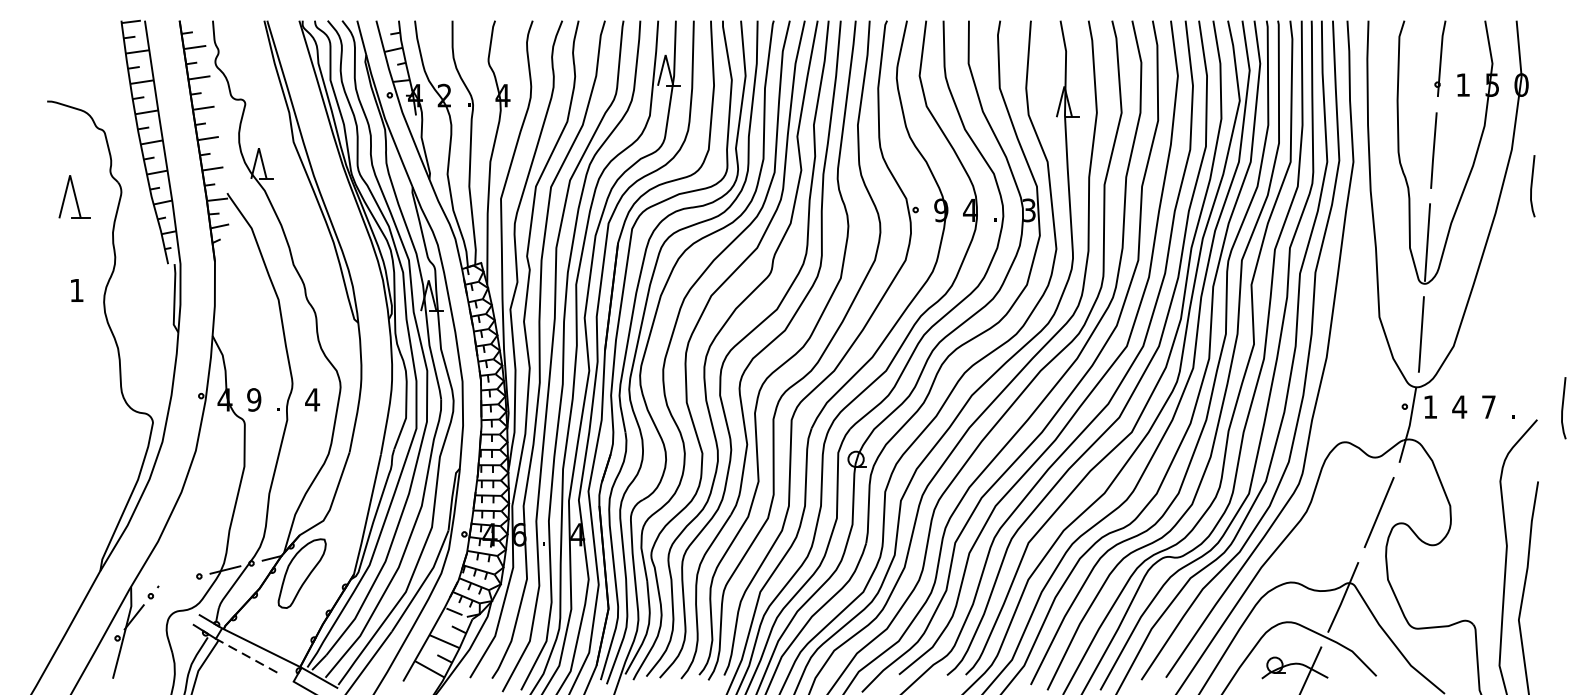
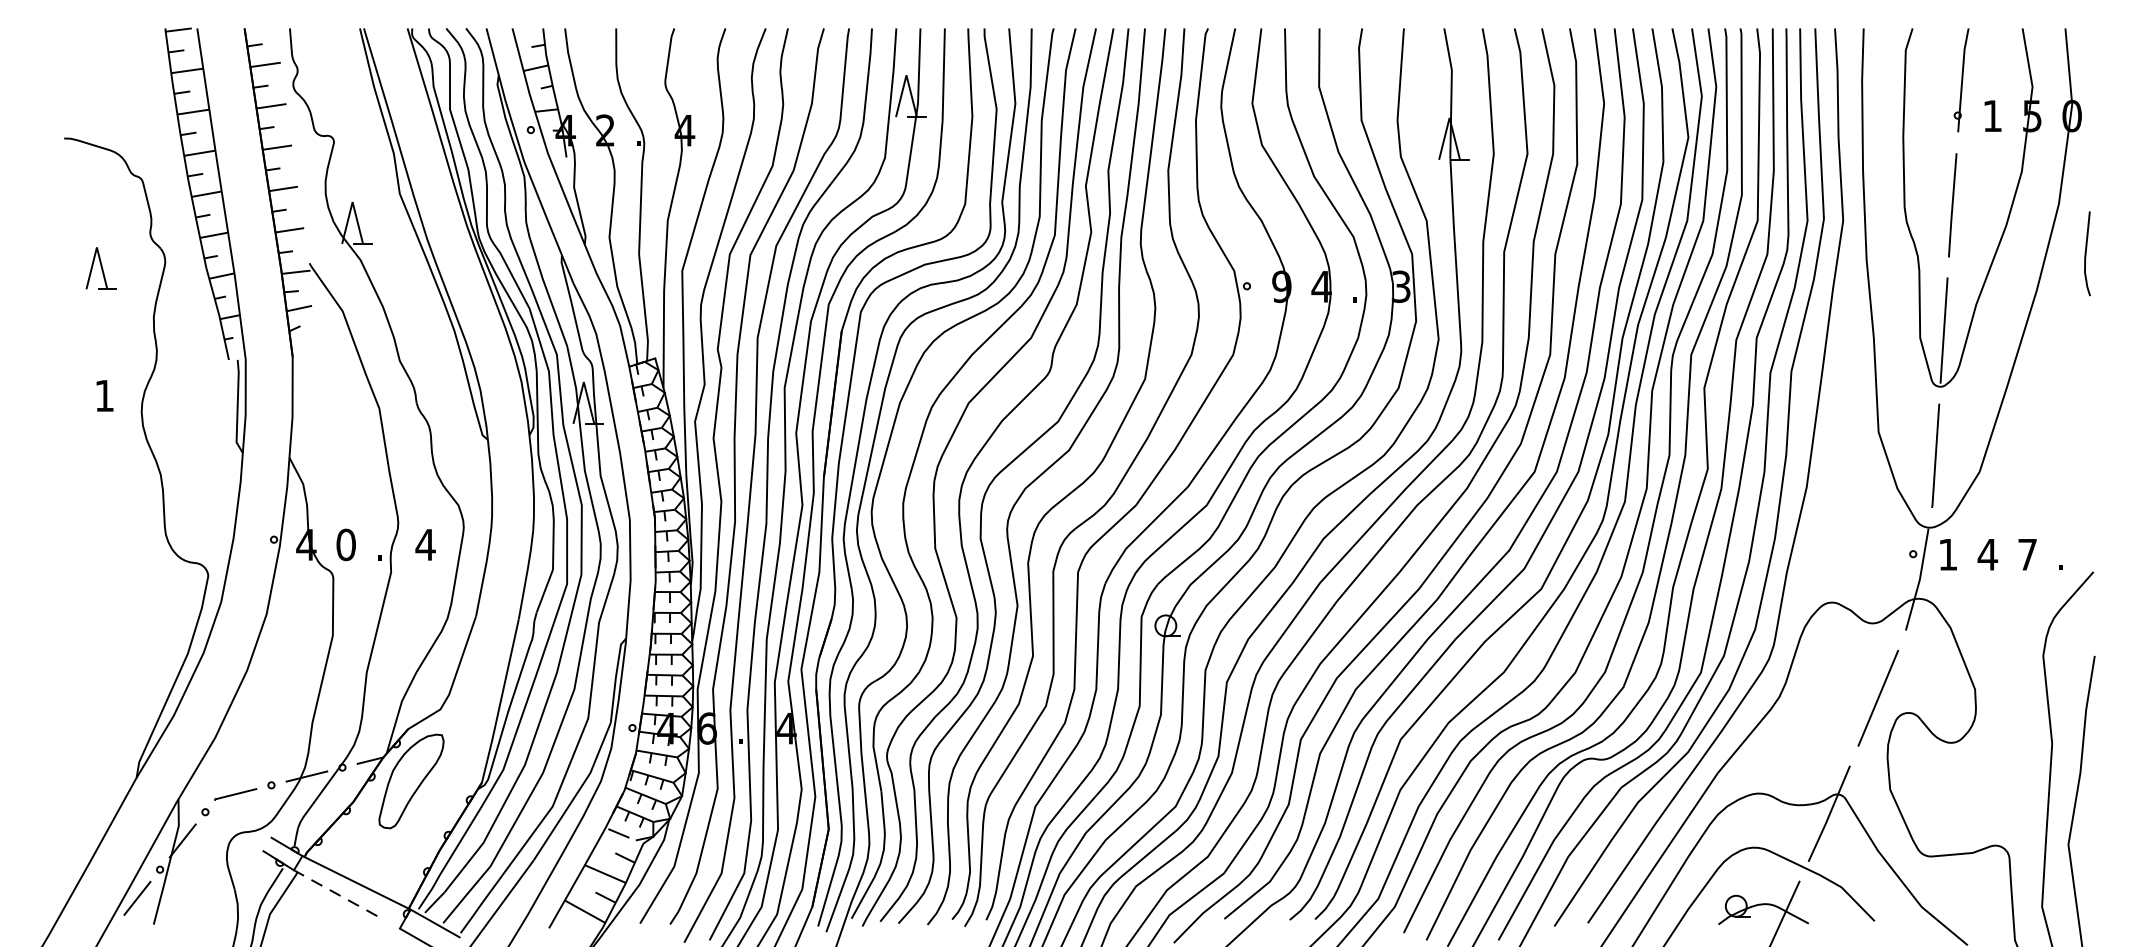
part: (73, 196) -> (100, 267), size x0.71
text: (254, 399) -> (346, 544), 9 -> 0
line: (1563, 408) -> (2129, 556), removed
line: (173, 582) -> (236, 793), added
line: (100, 659) -> (136, 898), added

